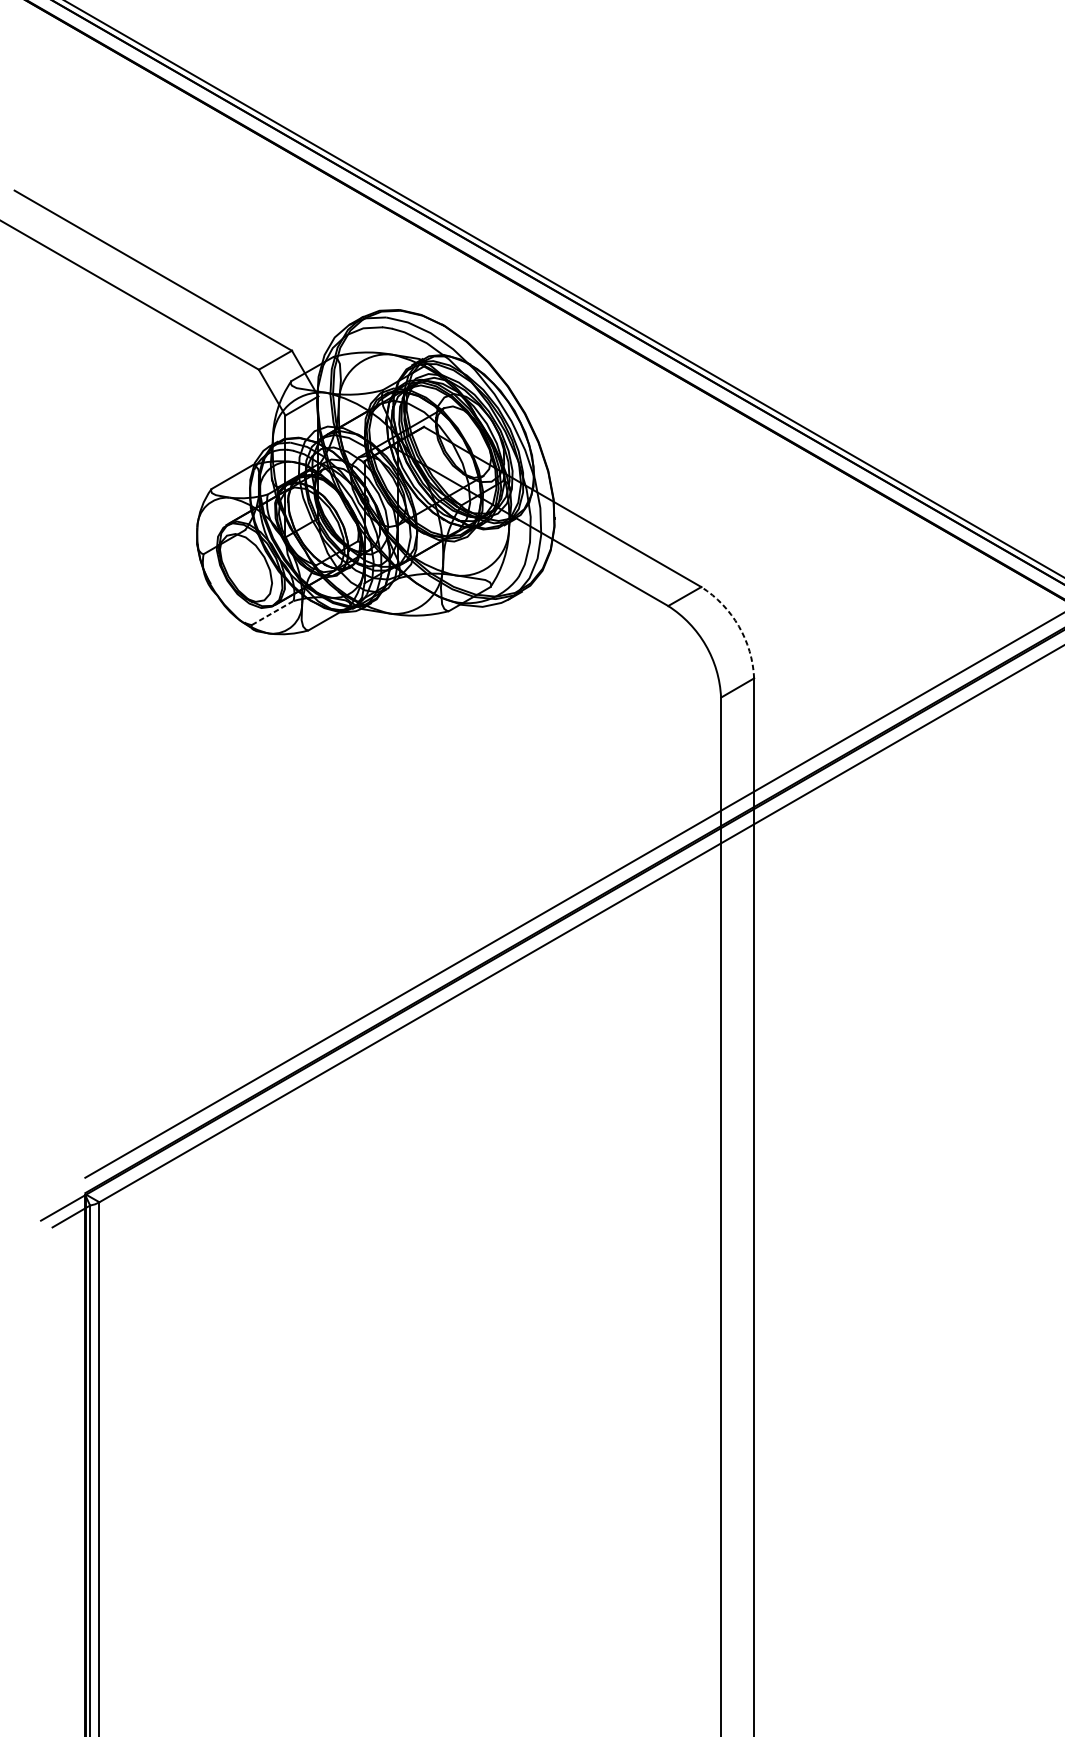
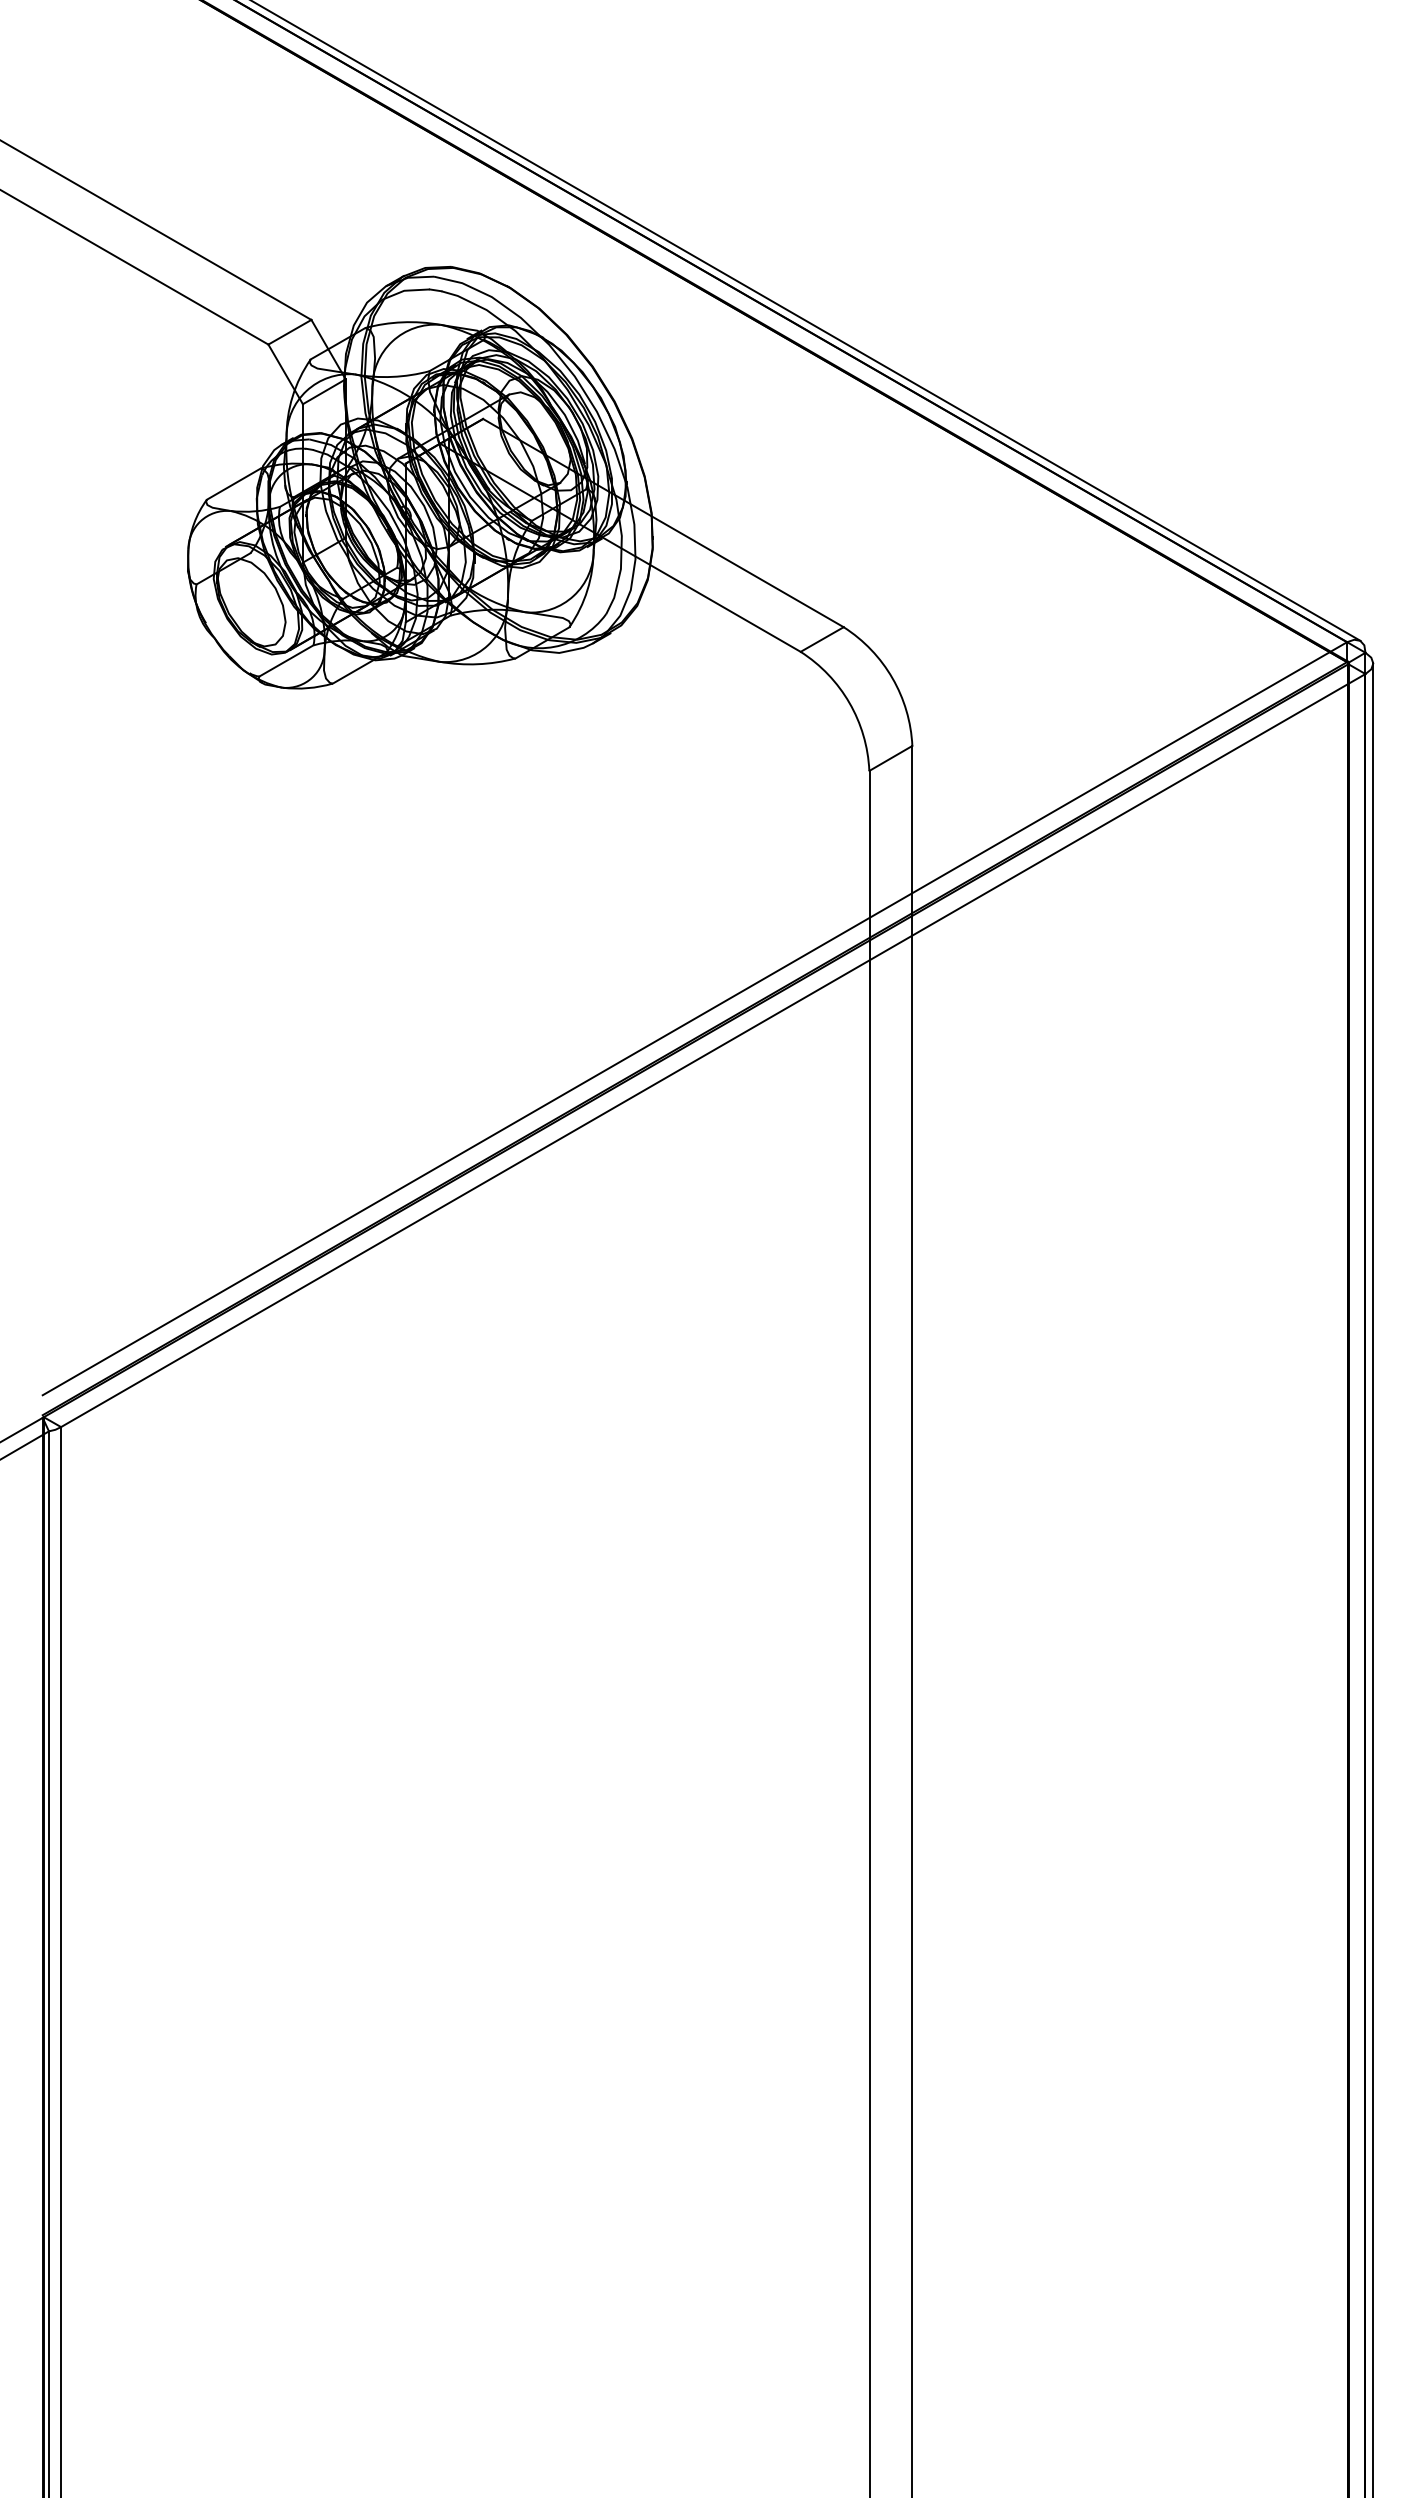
line: (272, 612) -> (286, 660), dashed -> solid
arc: (738, 626) -> (892, 678), dashed -> solid

